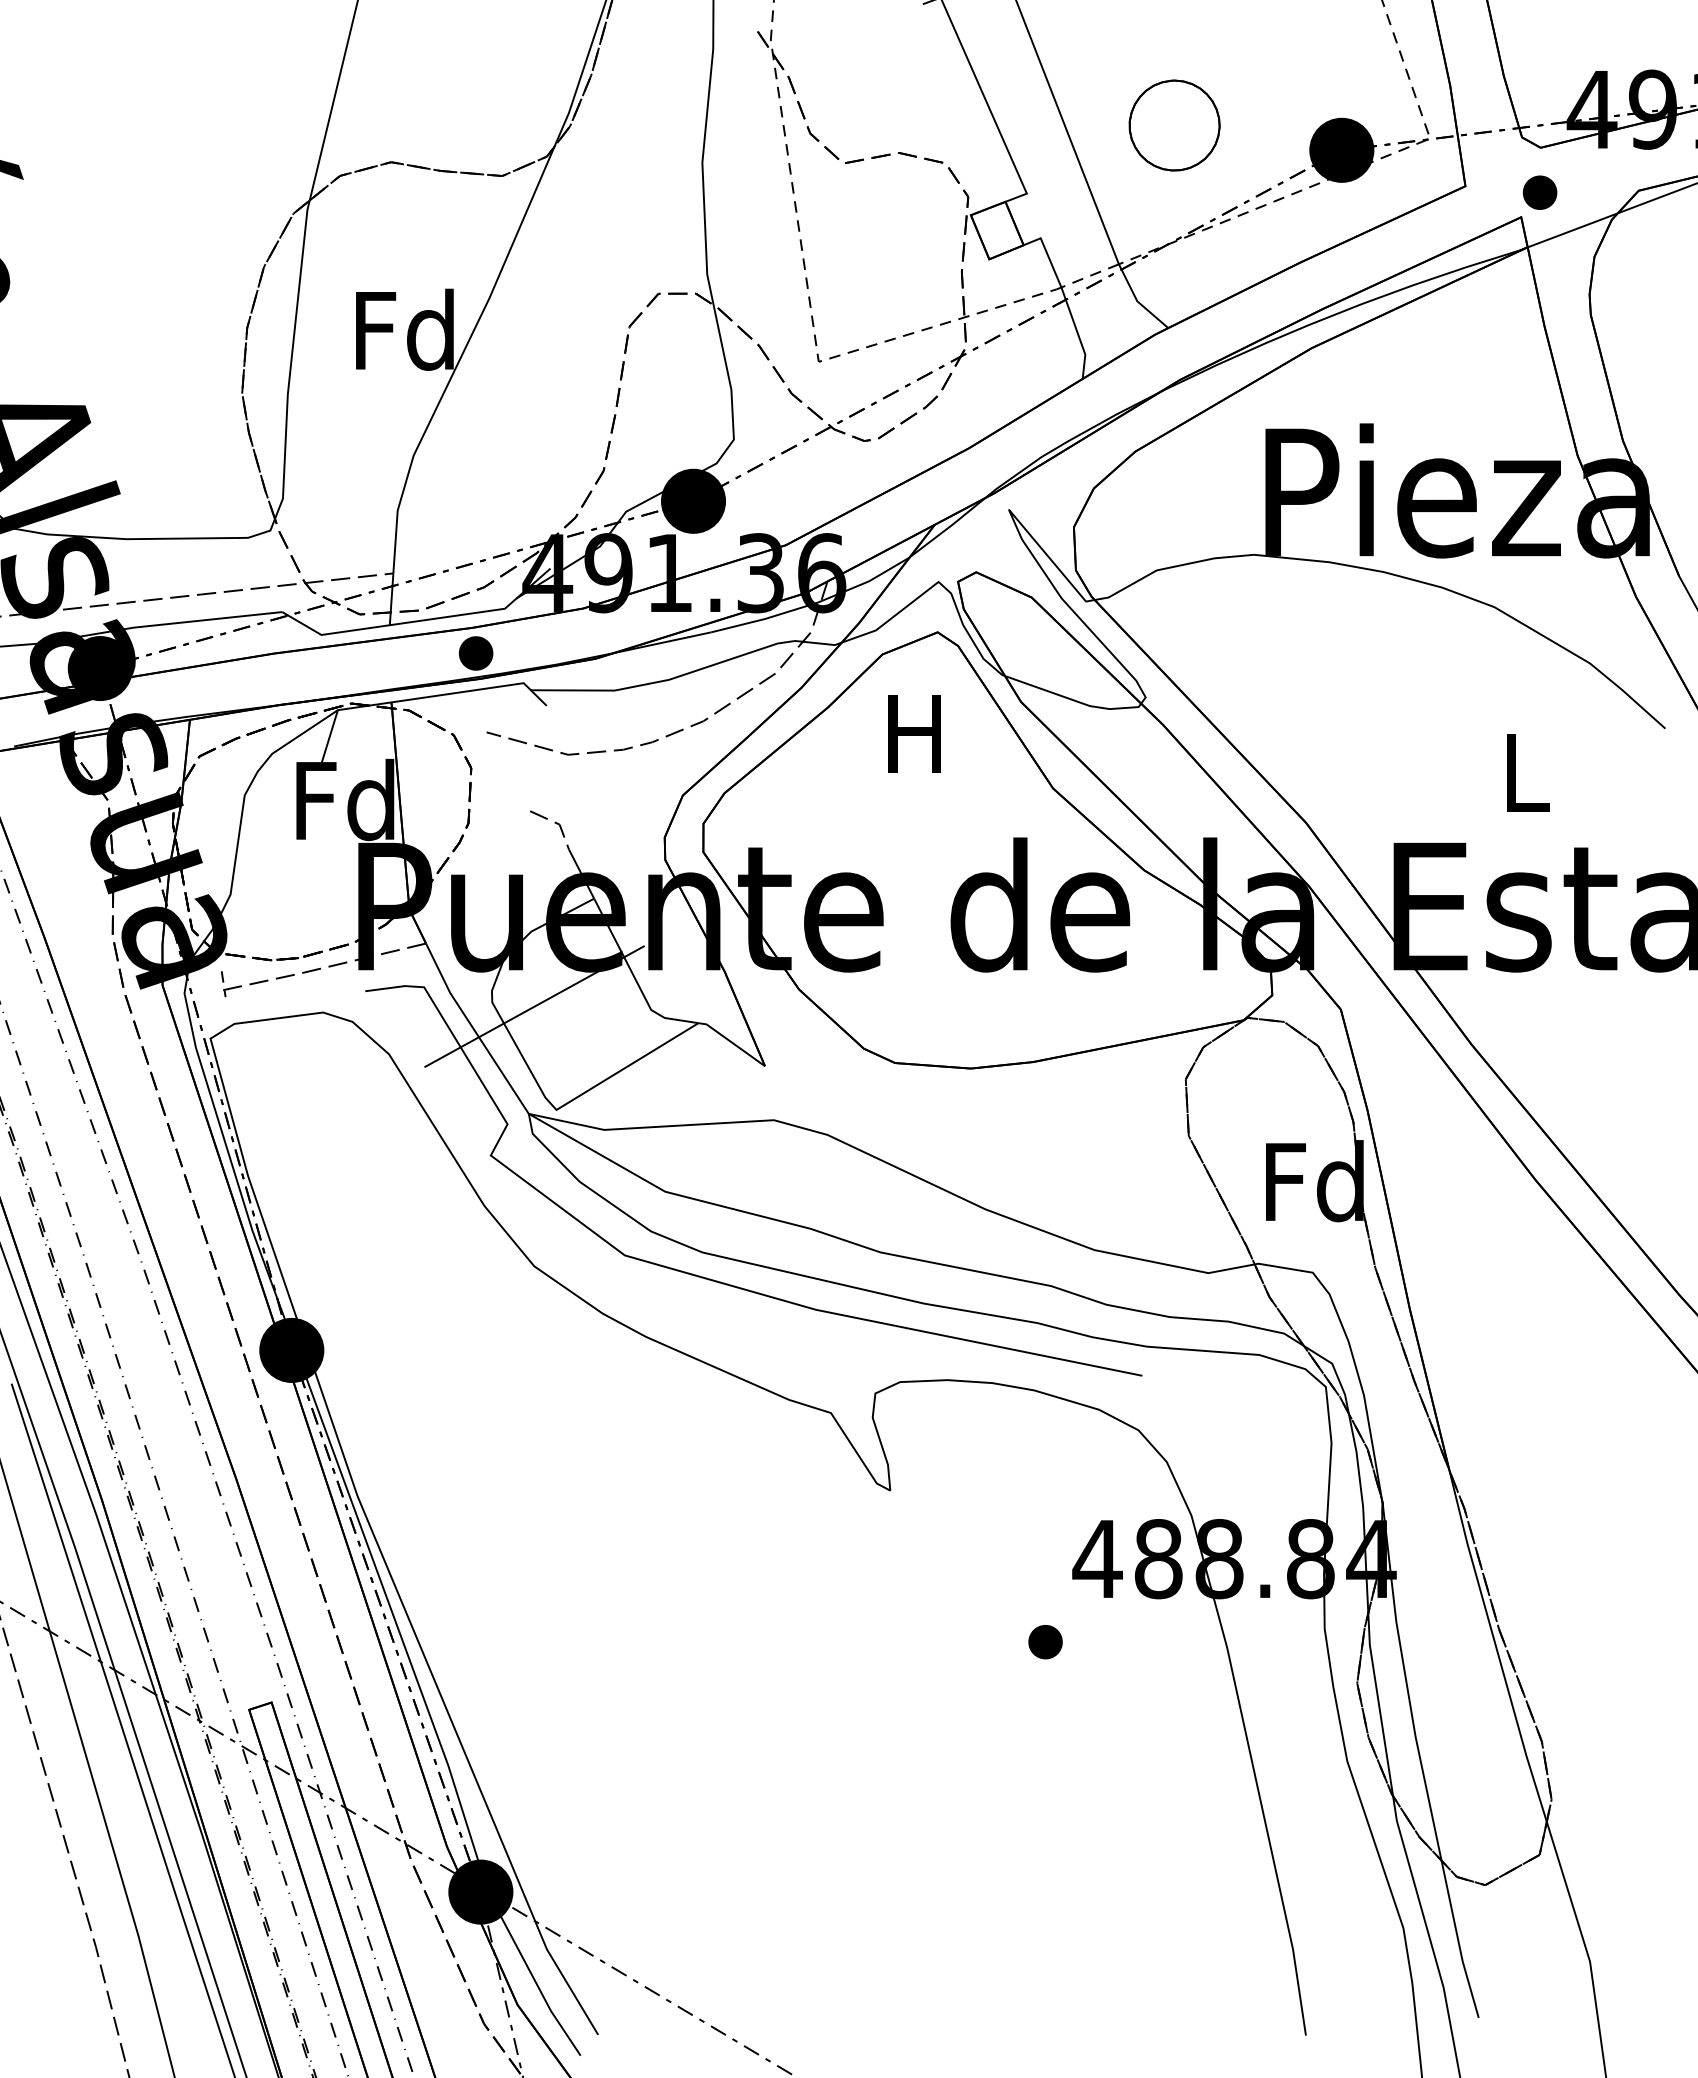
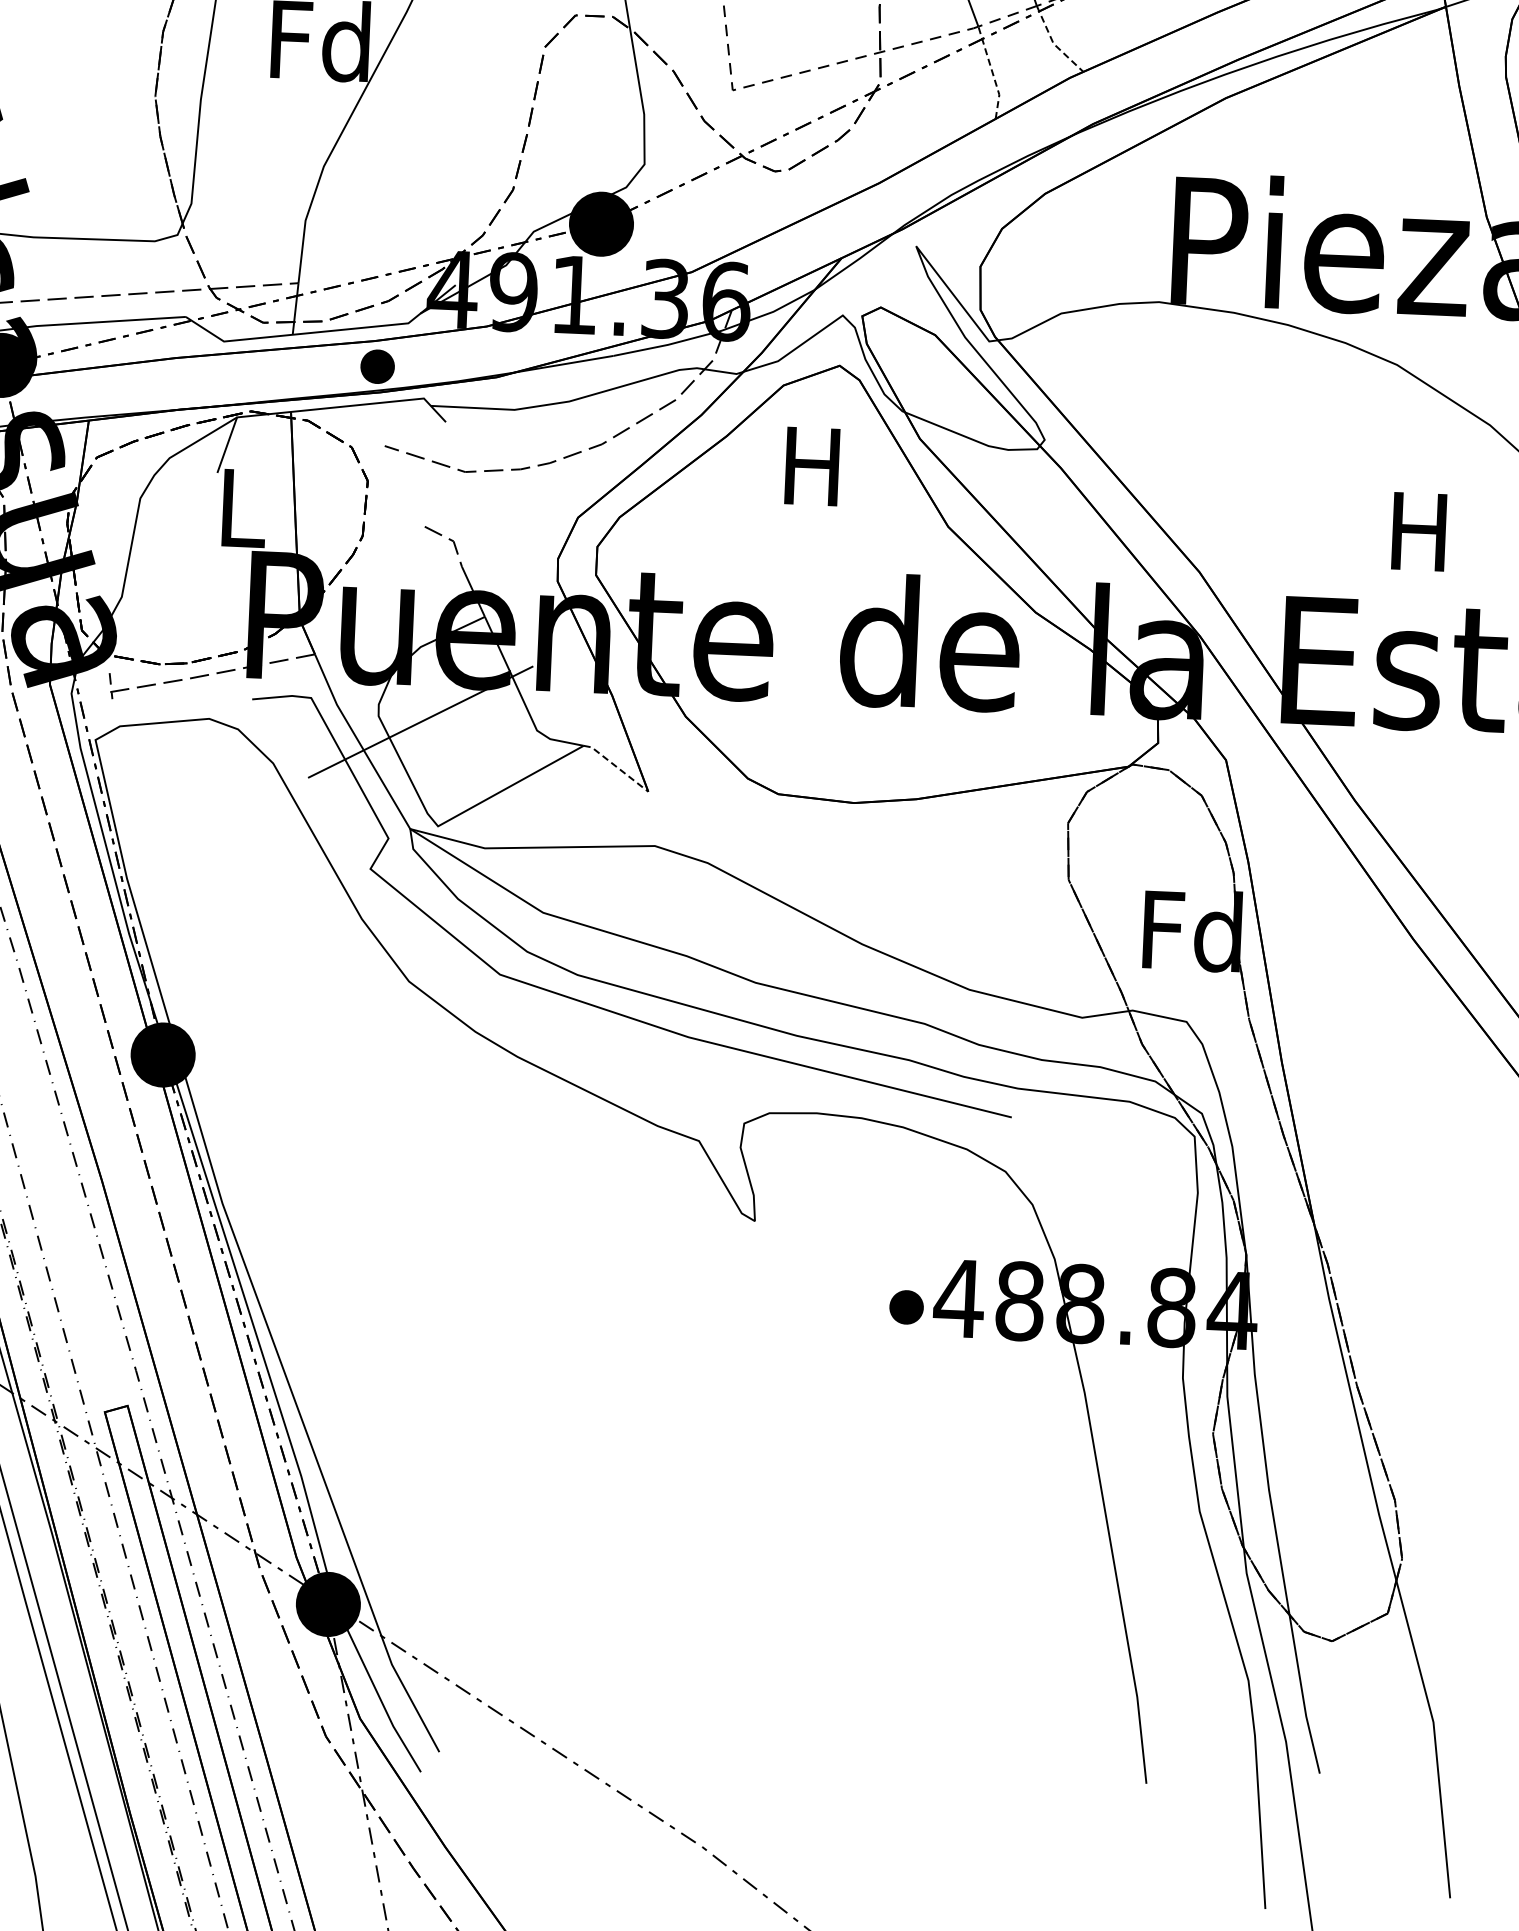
line: (1137, 301) -> (1053, 43), solid -> dashed
line: (1077, 333) -> (992, 73), solid -> dashed
text: (1523, 772) -> (1418, 531), L -> H
text: (345, 799) -> (240, 506), Fd -> L
line: (731, 1042) -> (615, 766), solid -> dashed
part: (1045, 1642) -> (906, 1307), moved

